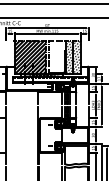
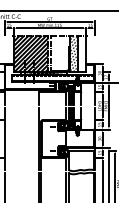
hatch: (76, 57) -> (81, 53), removed

